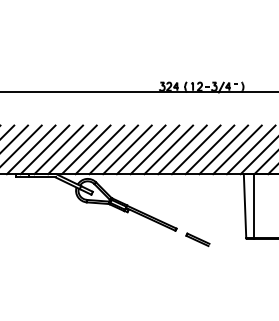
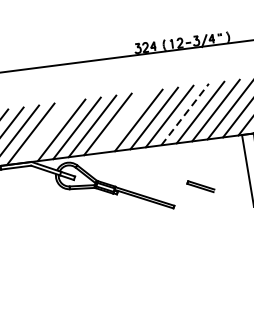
line: (72, 149) -> (46, 131), removed
line: (140, 149) -> (122, 122), removed
line: (196, 149) -> (185, 114), solid -> dashed
part: (197, 239) -> (200, 186), moved

